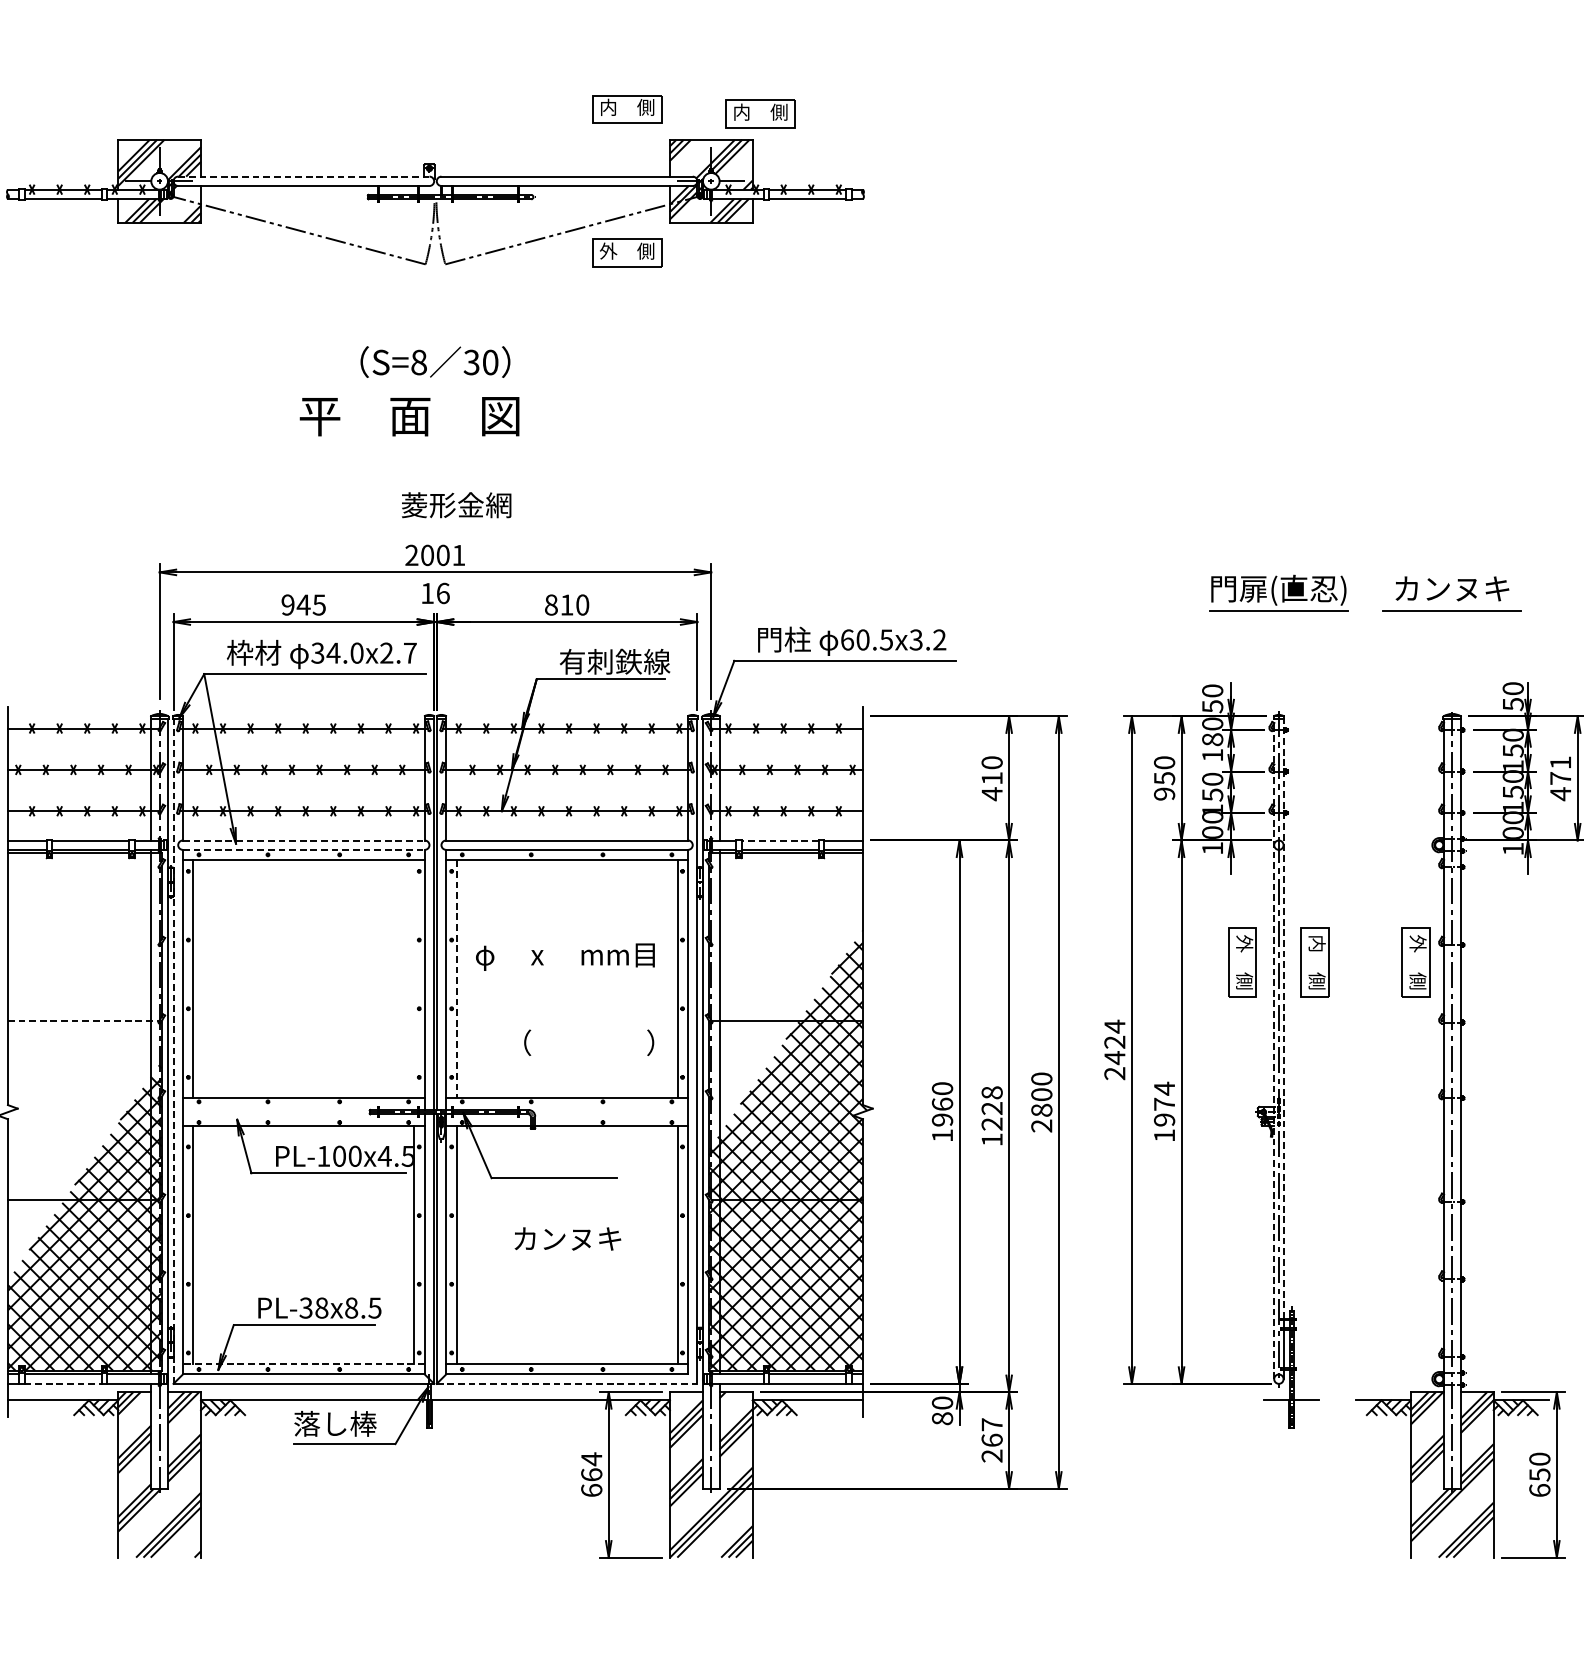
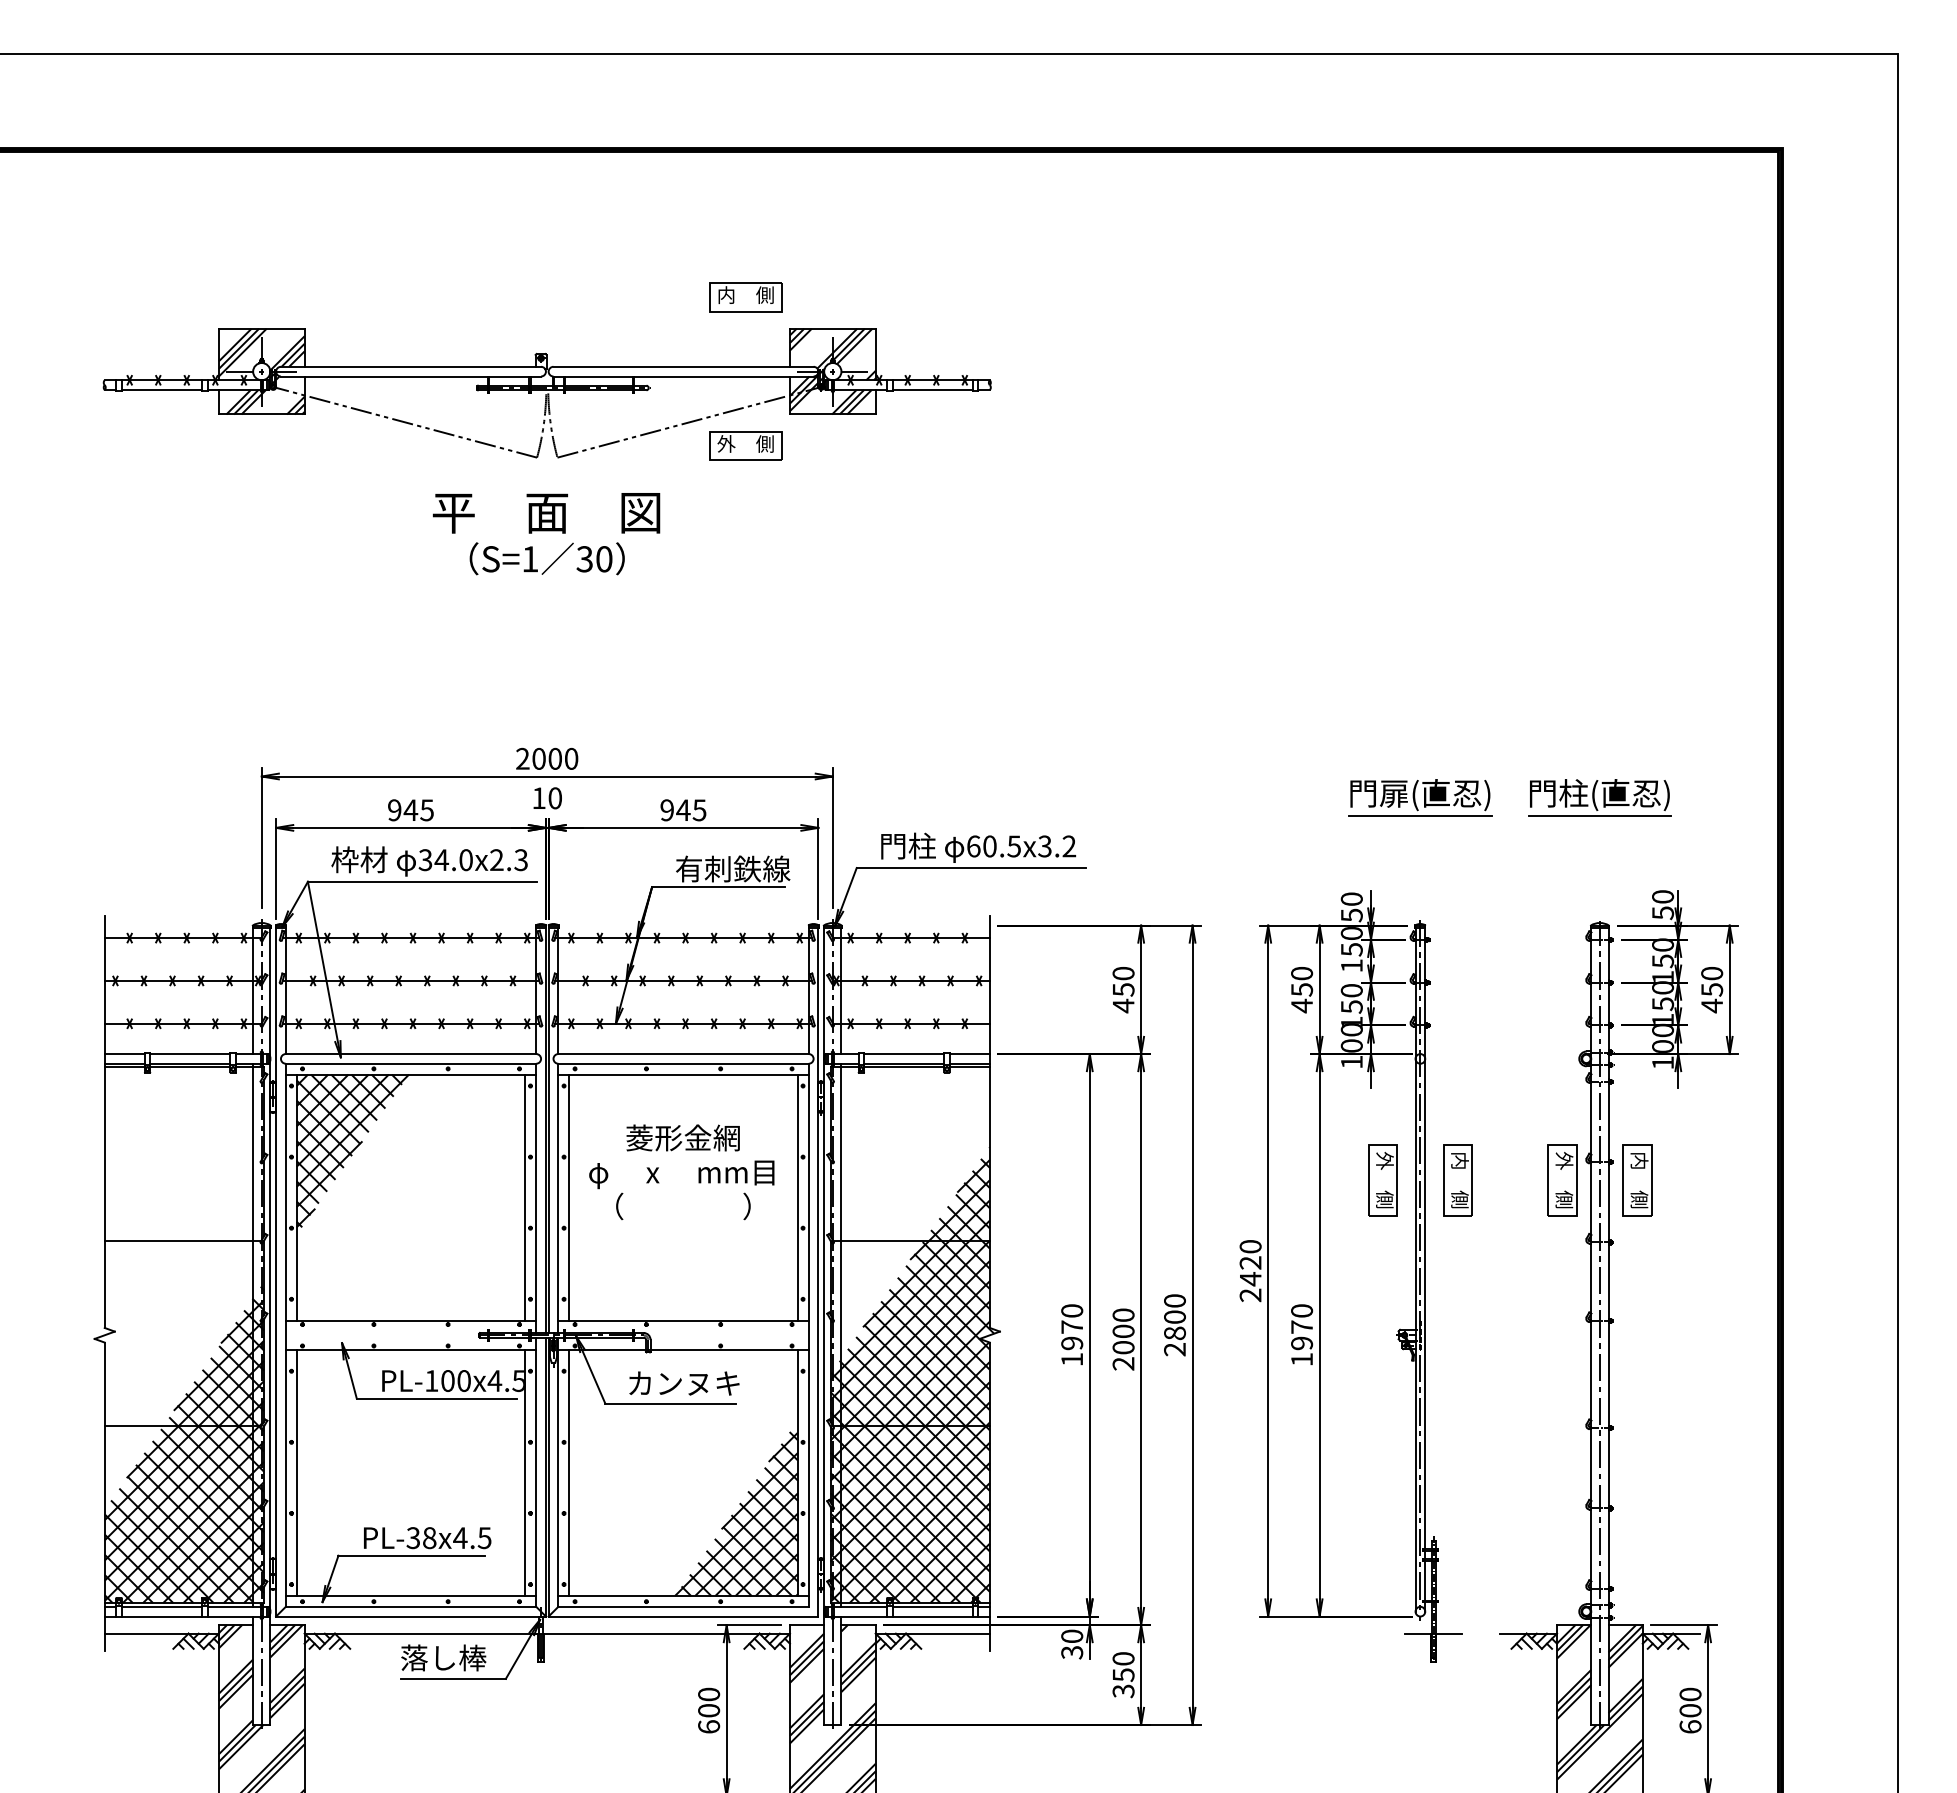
part: (760, 114) -> (883, 302), removed
line: (303, 176) -> (410, 366), dashed -> solid
text: (419, 362) -> (530, 559), S=8 -> S=1
text: (409, 416) -> (546, 513), moved
text: (455, 504) -> (682, 1137), moved
text: (458, 555) -> (571, 758), 2001 -> 2000
text: (1451, 590) -> (1599, 795), カンヌキ -> 門柱(直忍)
text: (443, 593) -> (555, 798), 16 -> 10
text: (567, 605) -> (683, 810), 810 -> 945
text: (409, 653) -> (520, 860), 34.0x2.7 -> 34.0x2.3
text: (1212, 739) -> (1351, 949), 180 -> 150
text: (1561, 770) -> (1712, 981), 471 -> 450
text: (992, 778) -> (1123, 989), 410 -> 450
text: (1165, 793) -> (1302, 1005), 950 -> 450
line: (304, 840) -> (411, 1054), dashed -> solid
line: (780, 840) -> (904, 1054), dashed -> solid
line: (304, 849) -> (411, 1063), dashed -> solid
hatch: (247, 933) -> (352, 1150), added
part: (1488, 962) -> (1637, 1180), added
line: (414, 979) -> (525, 1197), added
line: (456, 980) -> (569, 1198), dashed -> solid
line: (1283, 1018) -> (1425, 1238), dashed -> solid
line: (84, 1020) -> (183, 1240), dashed -> solid
text: (1114, 1026) -> (1250, 1246), 2424 -> 2420
text: (589, 1042) -> (683, 1206), moved
line: (1274, 1048) -> (1415, 1269), dashed -> solid
line: (173, 1050) -> (276, 1271), dashed -> solid
text: (1165, 1088) -> (1302, 1310), 1974 -> 1970
text: (942, 1103) -> (1072, 1326), 1960 -> 1970
text: (992, 1116) -> (1123, 1339), 1228 -> 2000
text: (568, 1238) -> (684, 1383), moved
hatch: (618, 1284) -> (736, 1513), added
text: (351, 1308) -> (460, 1538), PL-38x8.5 -> PL-38x4.5
line: (303, 1363) -> (410, 1595), dashed -> solid
line: (62, 1383) -> (161, 1616), dashed -> solid
line: (567, 1383) -> (683, 1616), dashed -> solid
text: (942, 1418) -> (1072, 1652), 80 -> 30
text: (992, 1440) -> (1123, 1675), 267 -> 350
text: (592, 1466) -> (709, 1702), 664 -> 600
text: (1539, 1474) -> (1690, 1710), 650 -> 600

